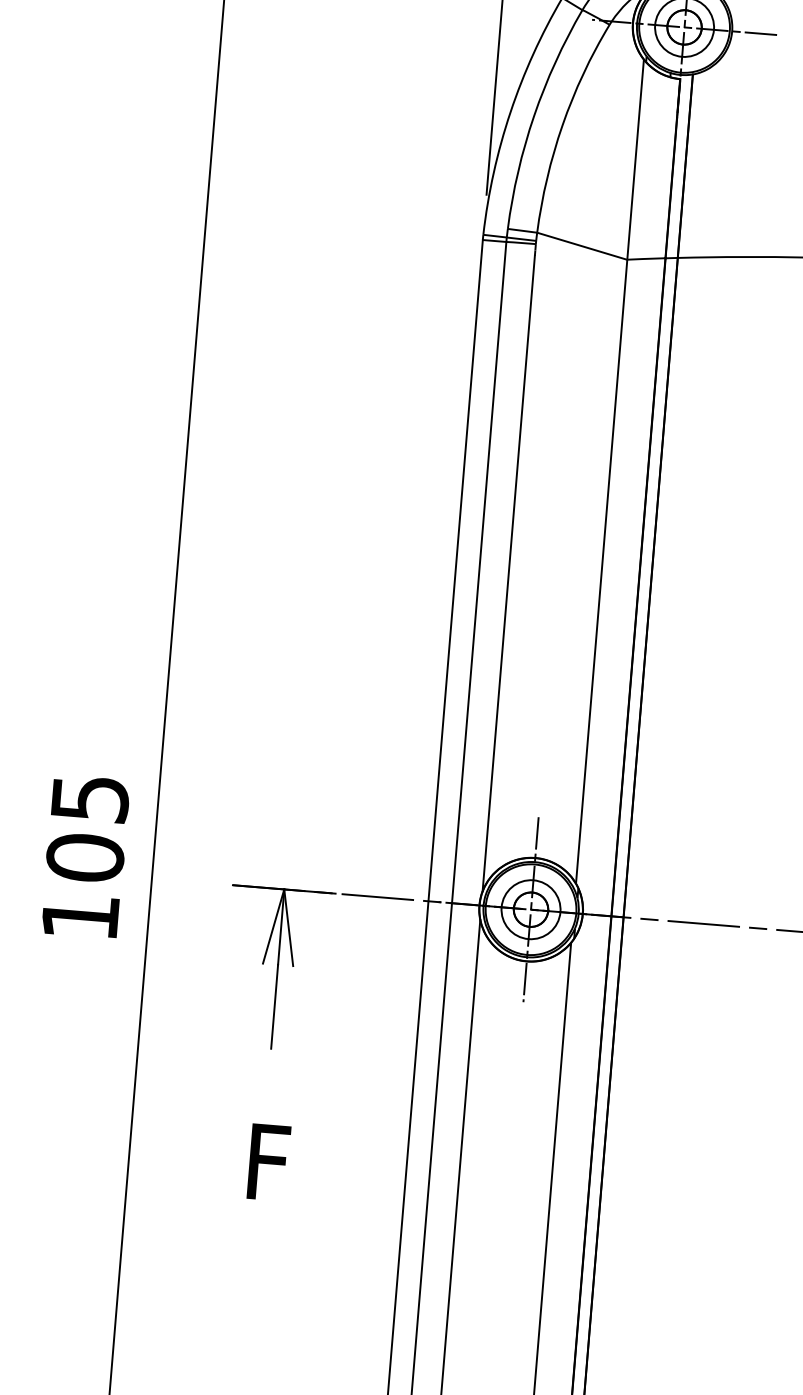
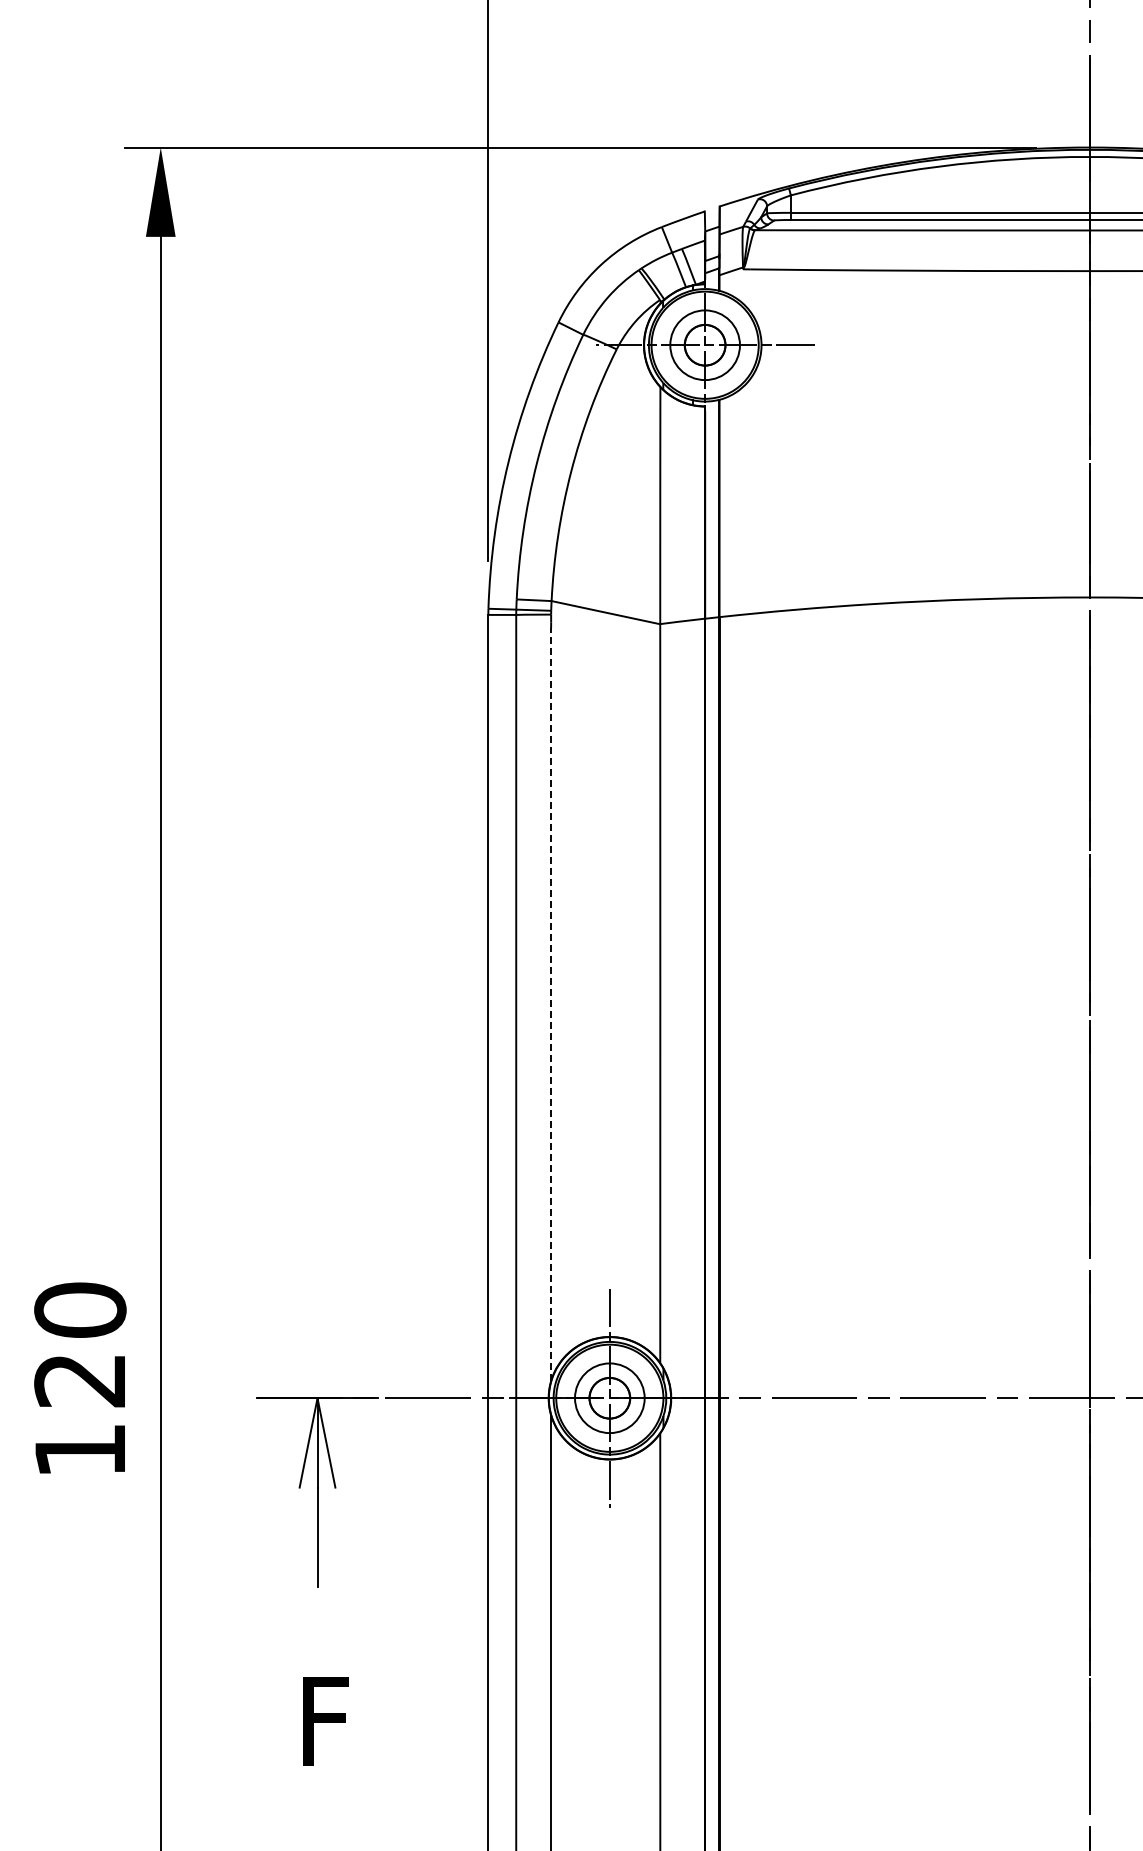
line: (509, 573) -> (551, 1004), solid -> dashed
text: (87, 828) -> (80, 1345), 105 -> 120

